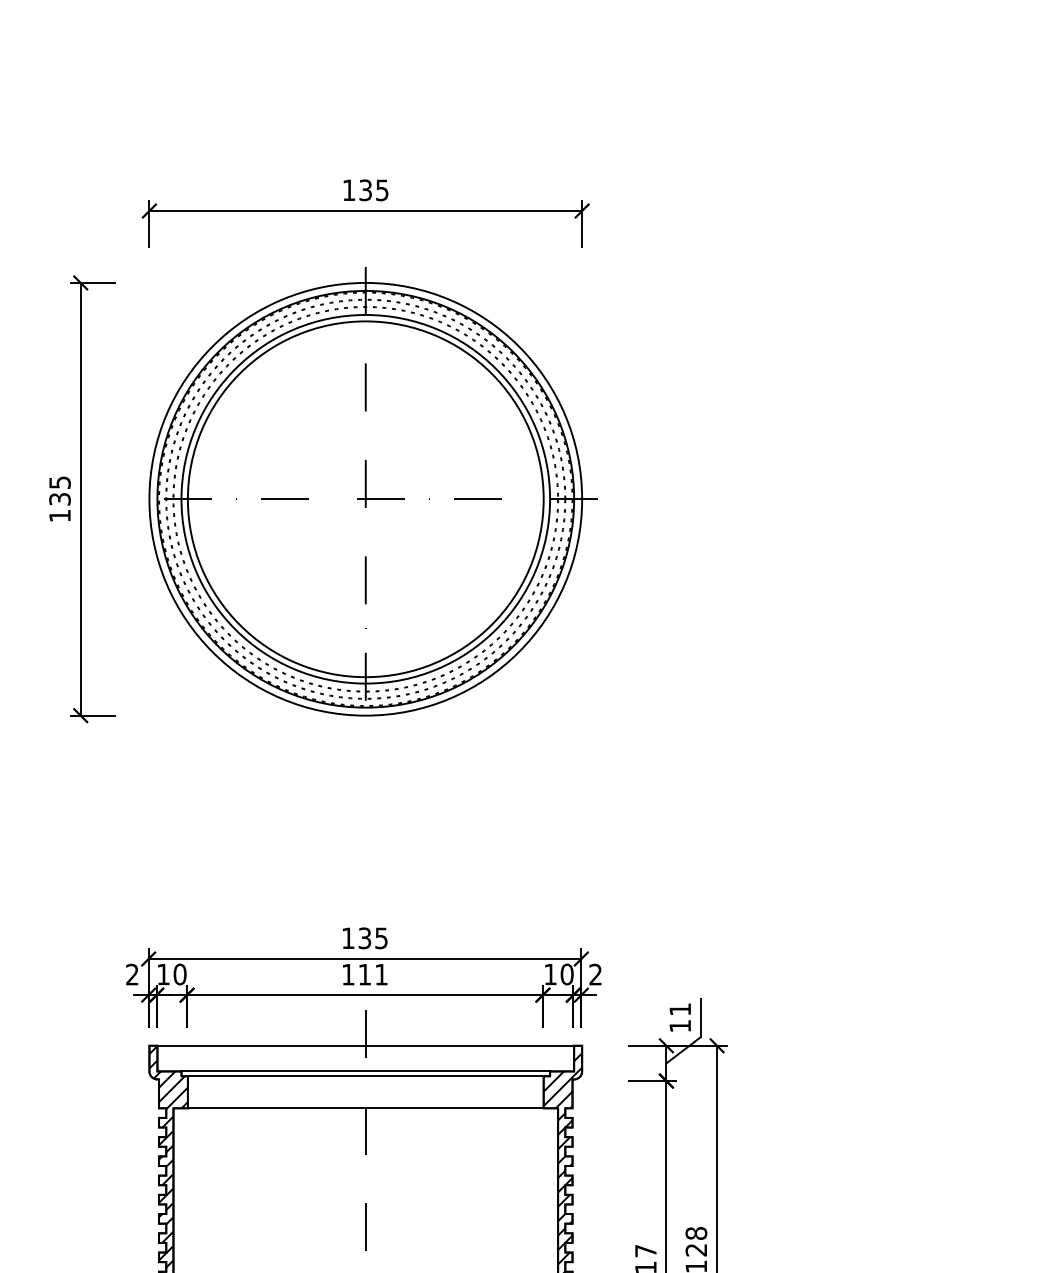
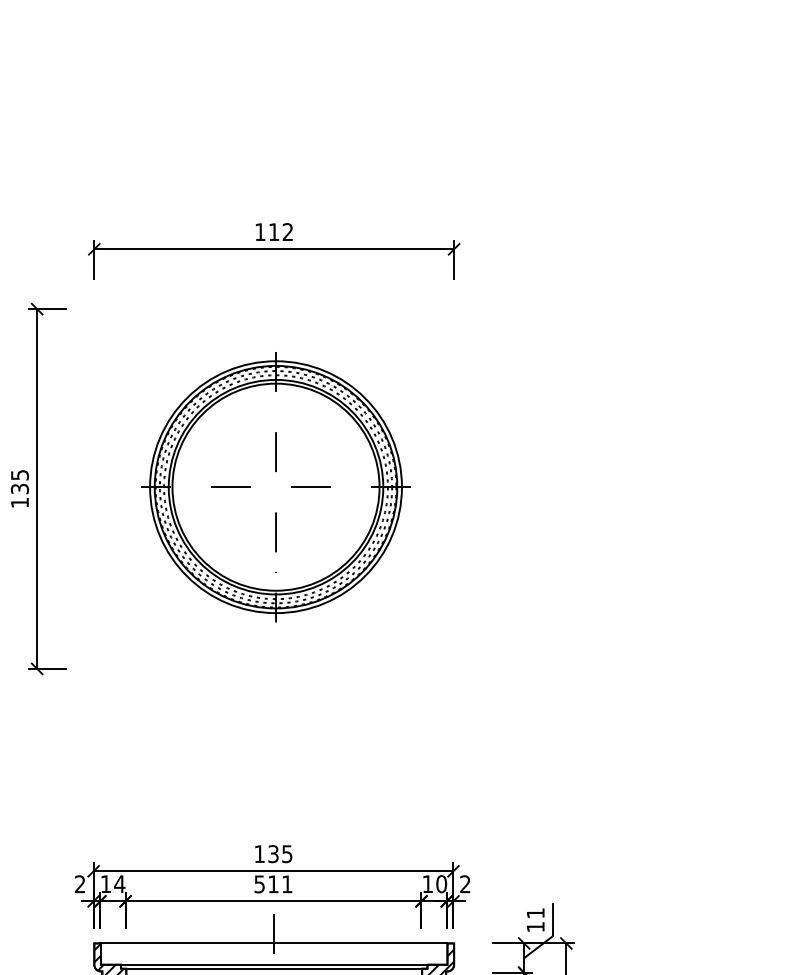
text: (373, 190) -> (280, 232), 135 -> 112
part: (372, 491) -> (279, 482), size x0.7
text: (179, 974) -> (119, 884), 10 -> 14
text: (348, 974) -> (259, 884), 111 -> 511

